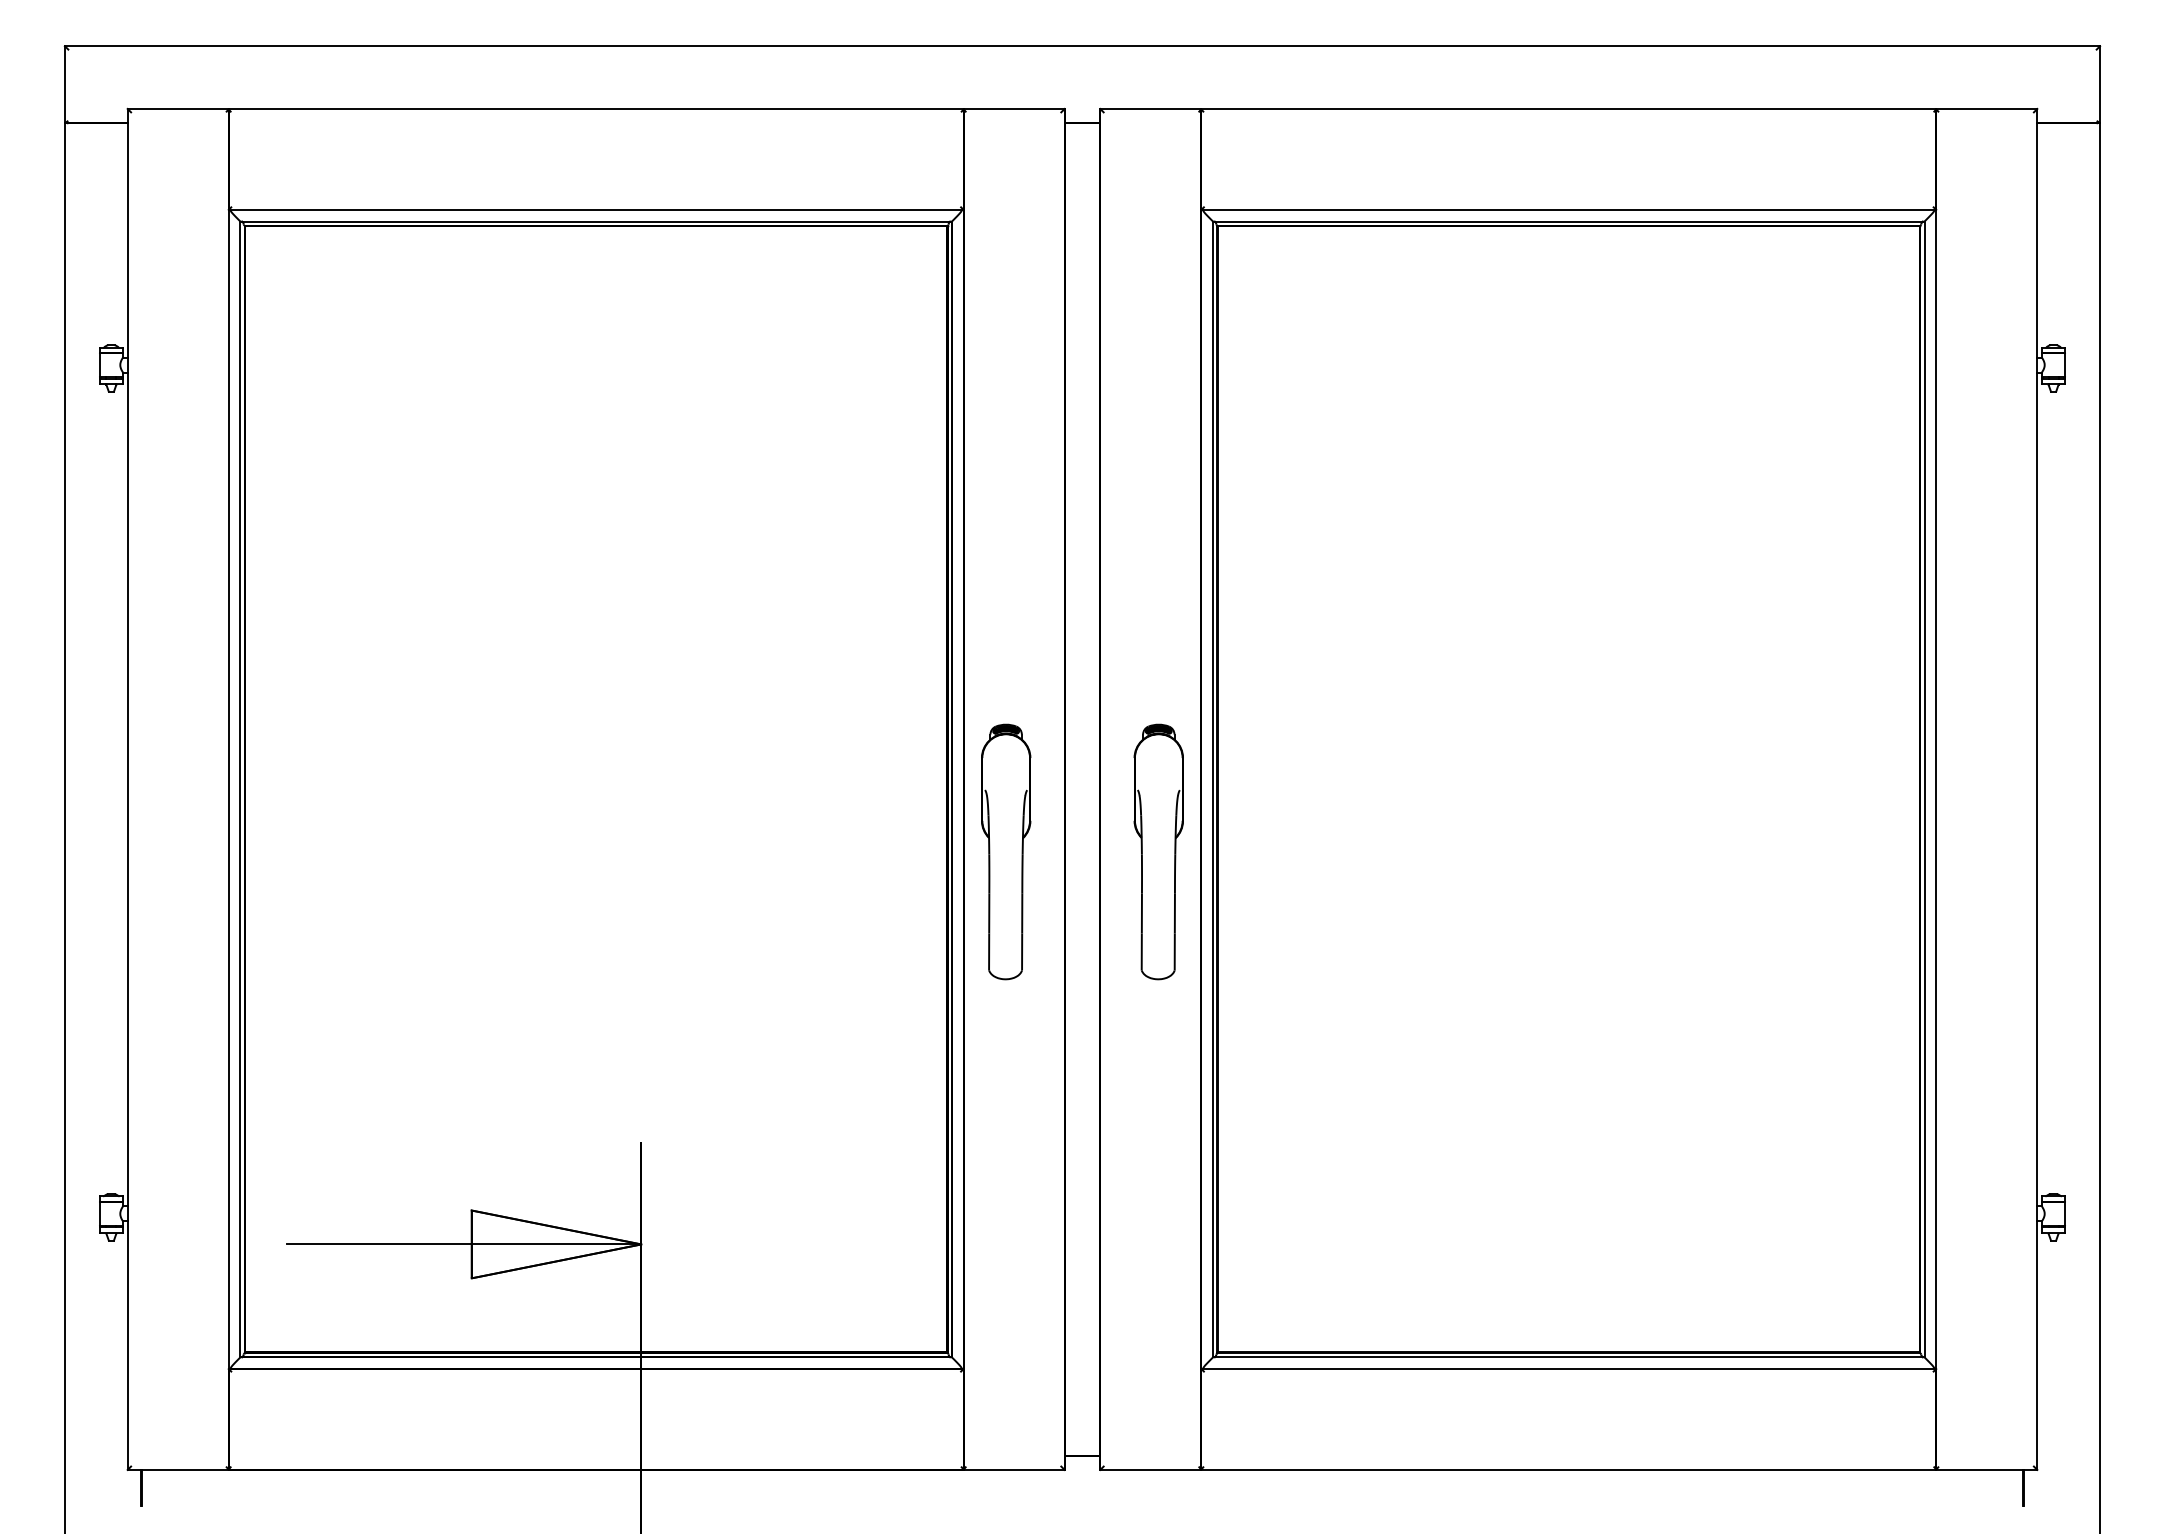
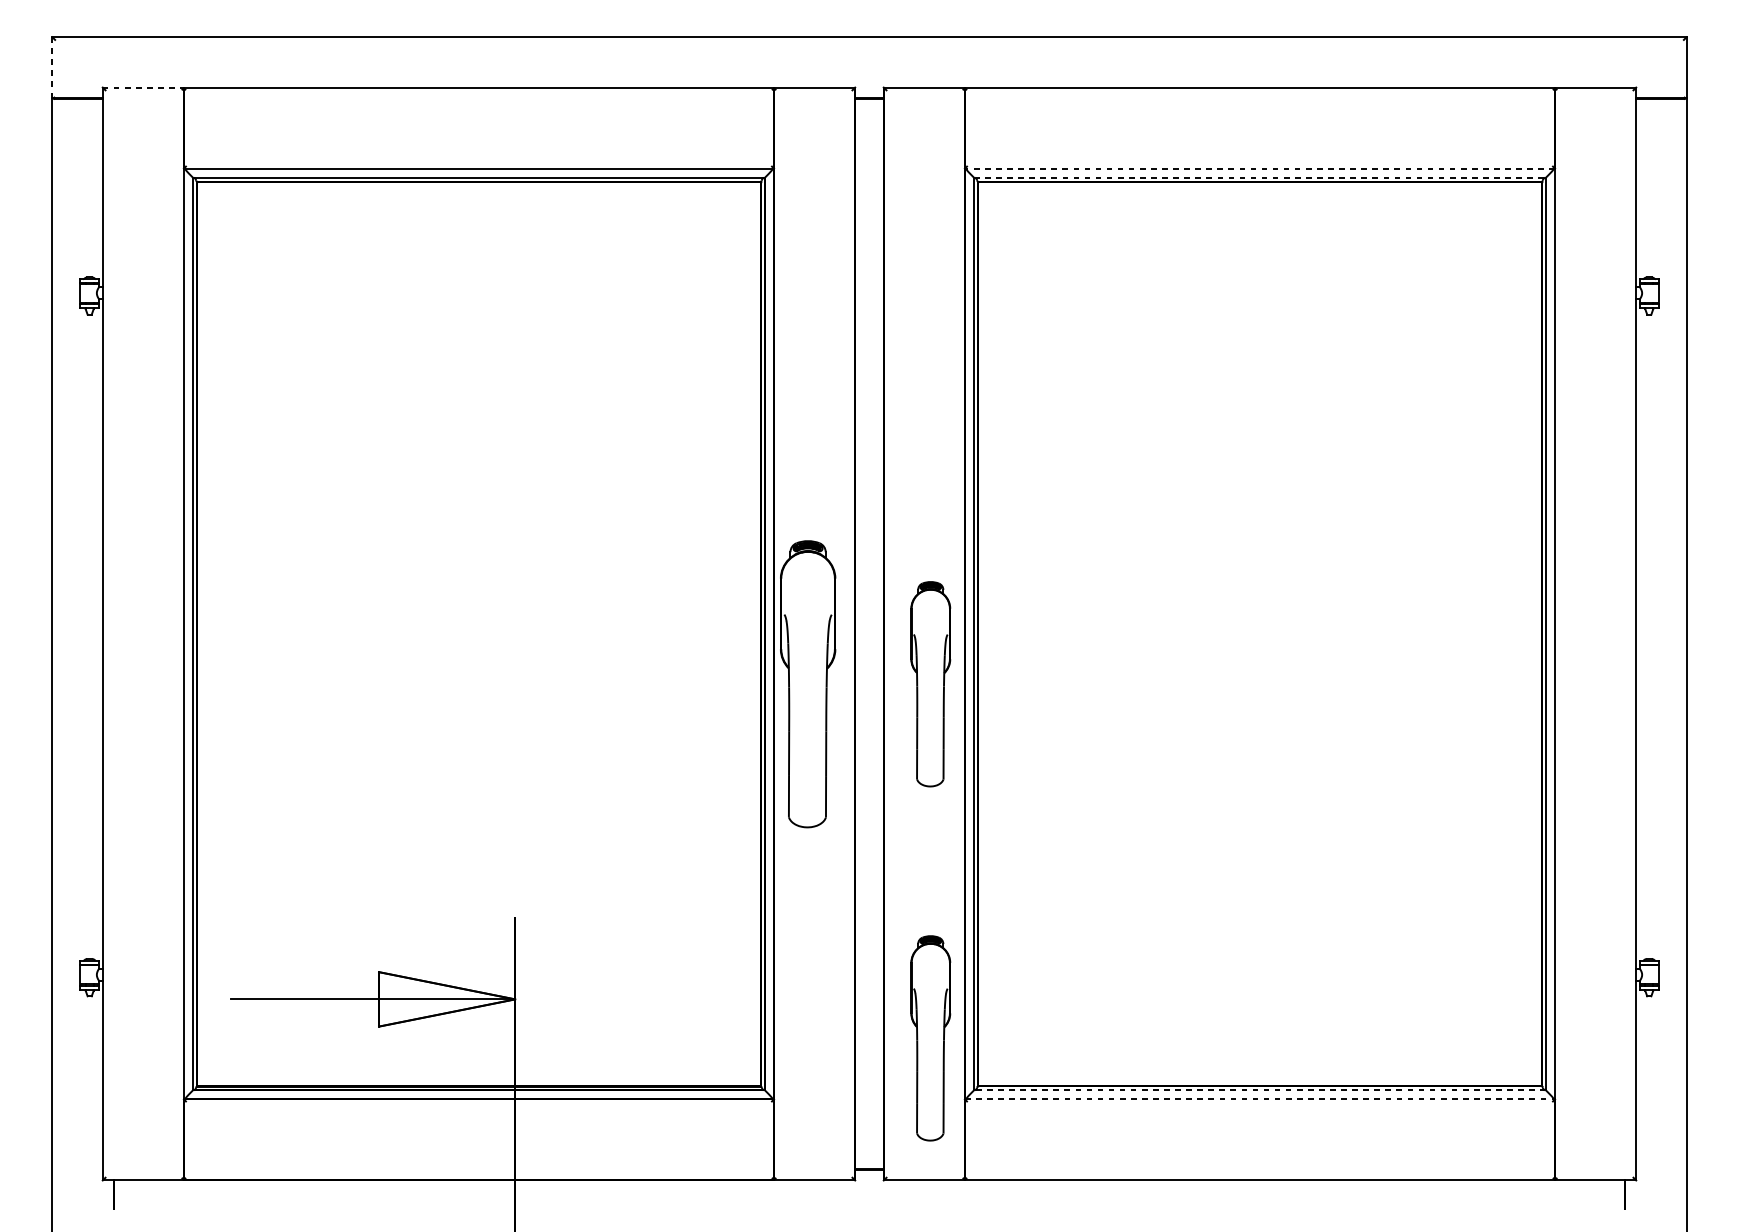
line: (64, 84) -> (52, 67), solid -> dashed
line: (178, 108) -> (143, 87), solid -> dashed
line: (1568, 209) -> (1259, 168), solid -> dashed
line: (1568, 221) -> (1259, 177), solid -> dashed
part: (1006, 851) -> (808, 683), size x1.4
part: (1158, 1292) -> (930, 1037), added
line: (1568, 1357) -> (1259, 1090), solid -> dashed
line: (1569, 1369) -> (1260, 1099), solid -> dashed

